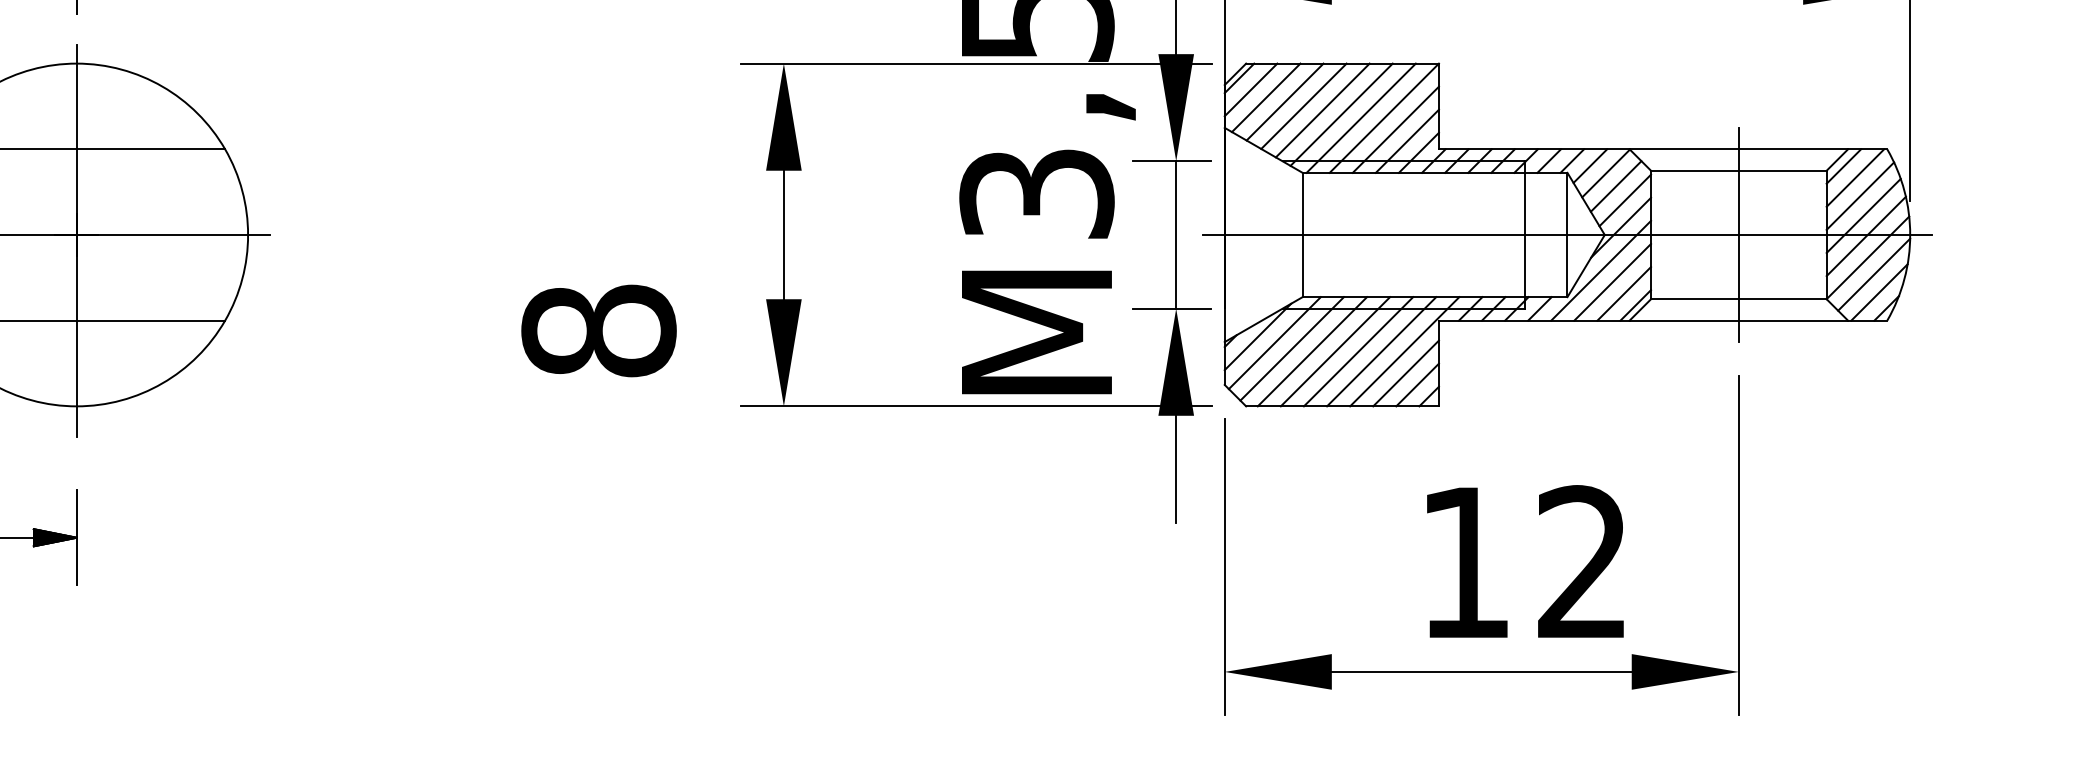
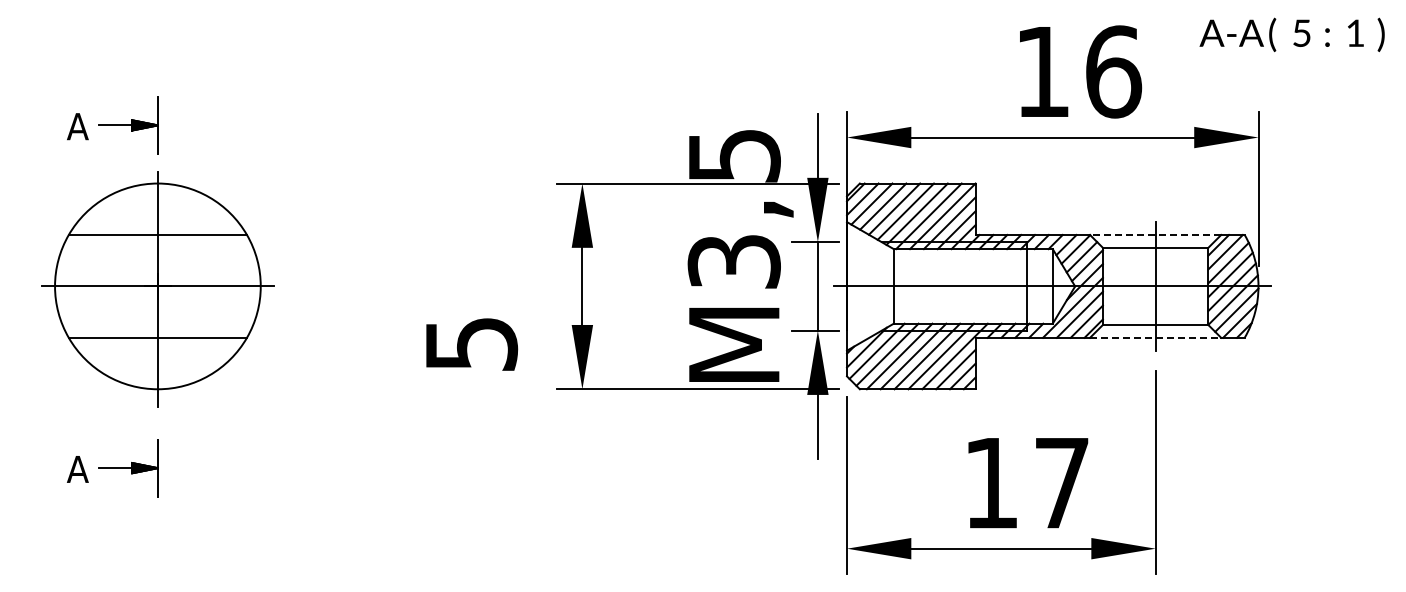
line: (1738, 148) -> (1155, 234), solid -> dashed
line: (1738, 320) -> (1155, 337), solid -> dashed
text: (599, 330) -> (471, 343), 8 -> 5
text: (1582, 561) -> (1061, 482), 12 -> 17

